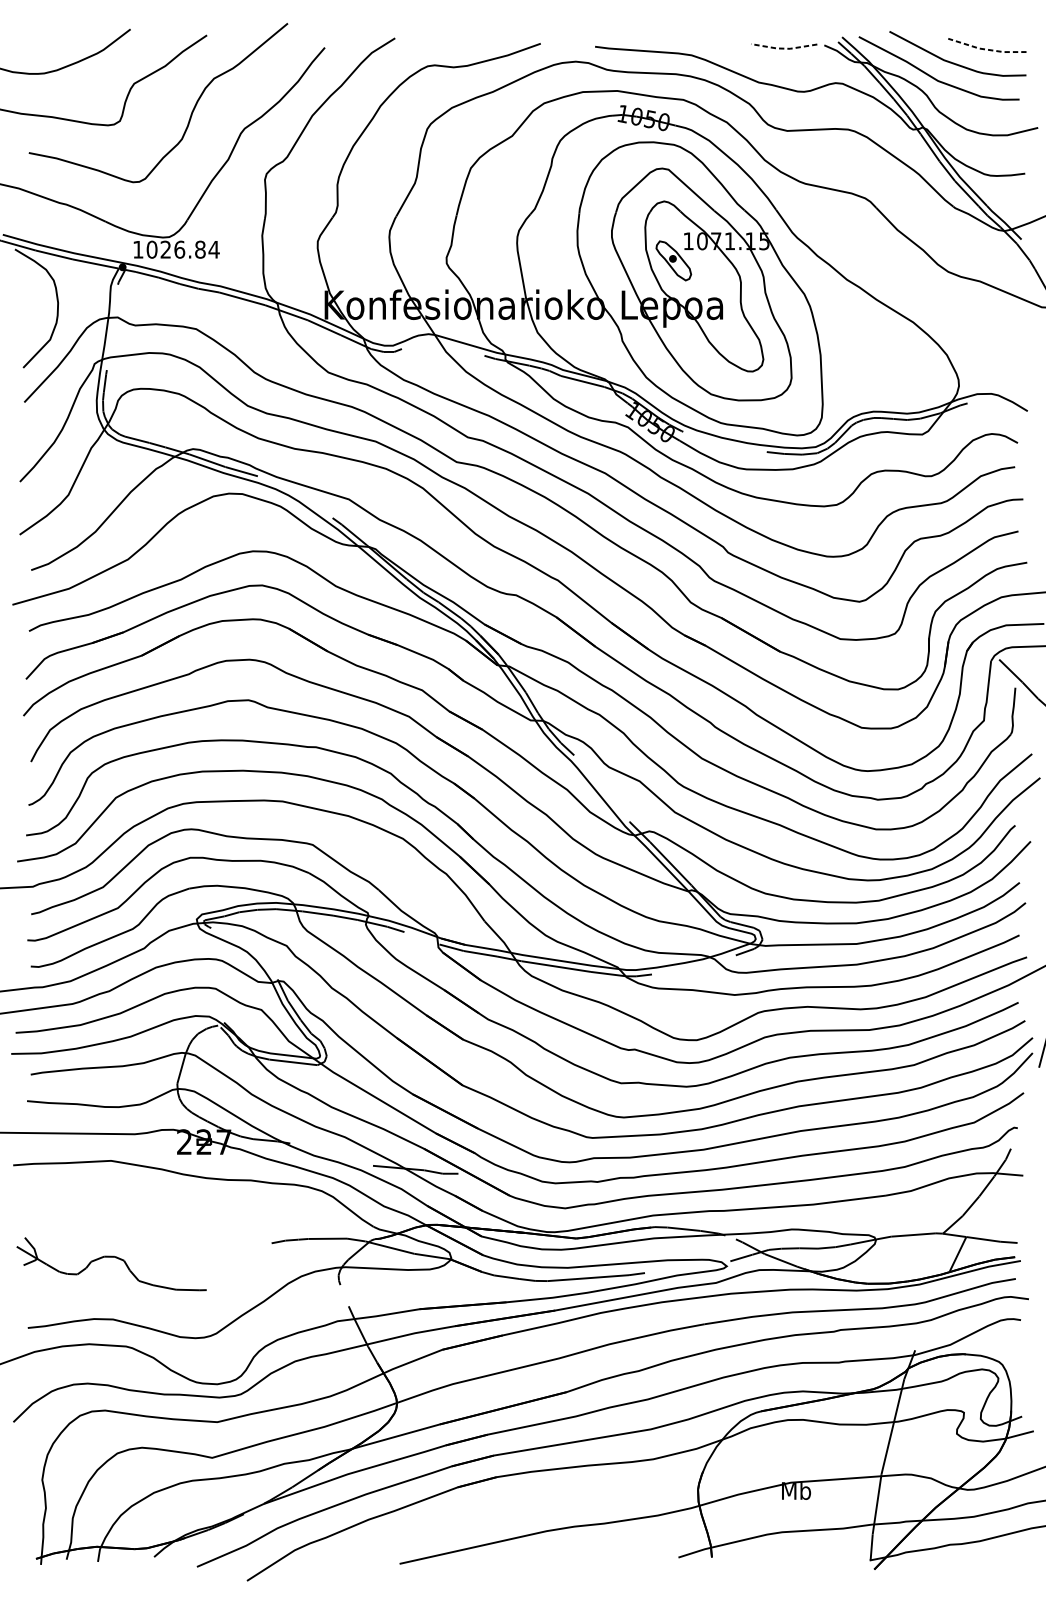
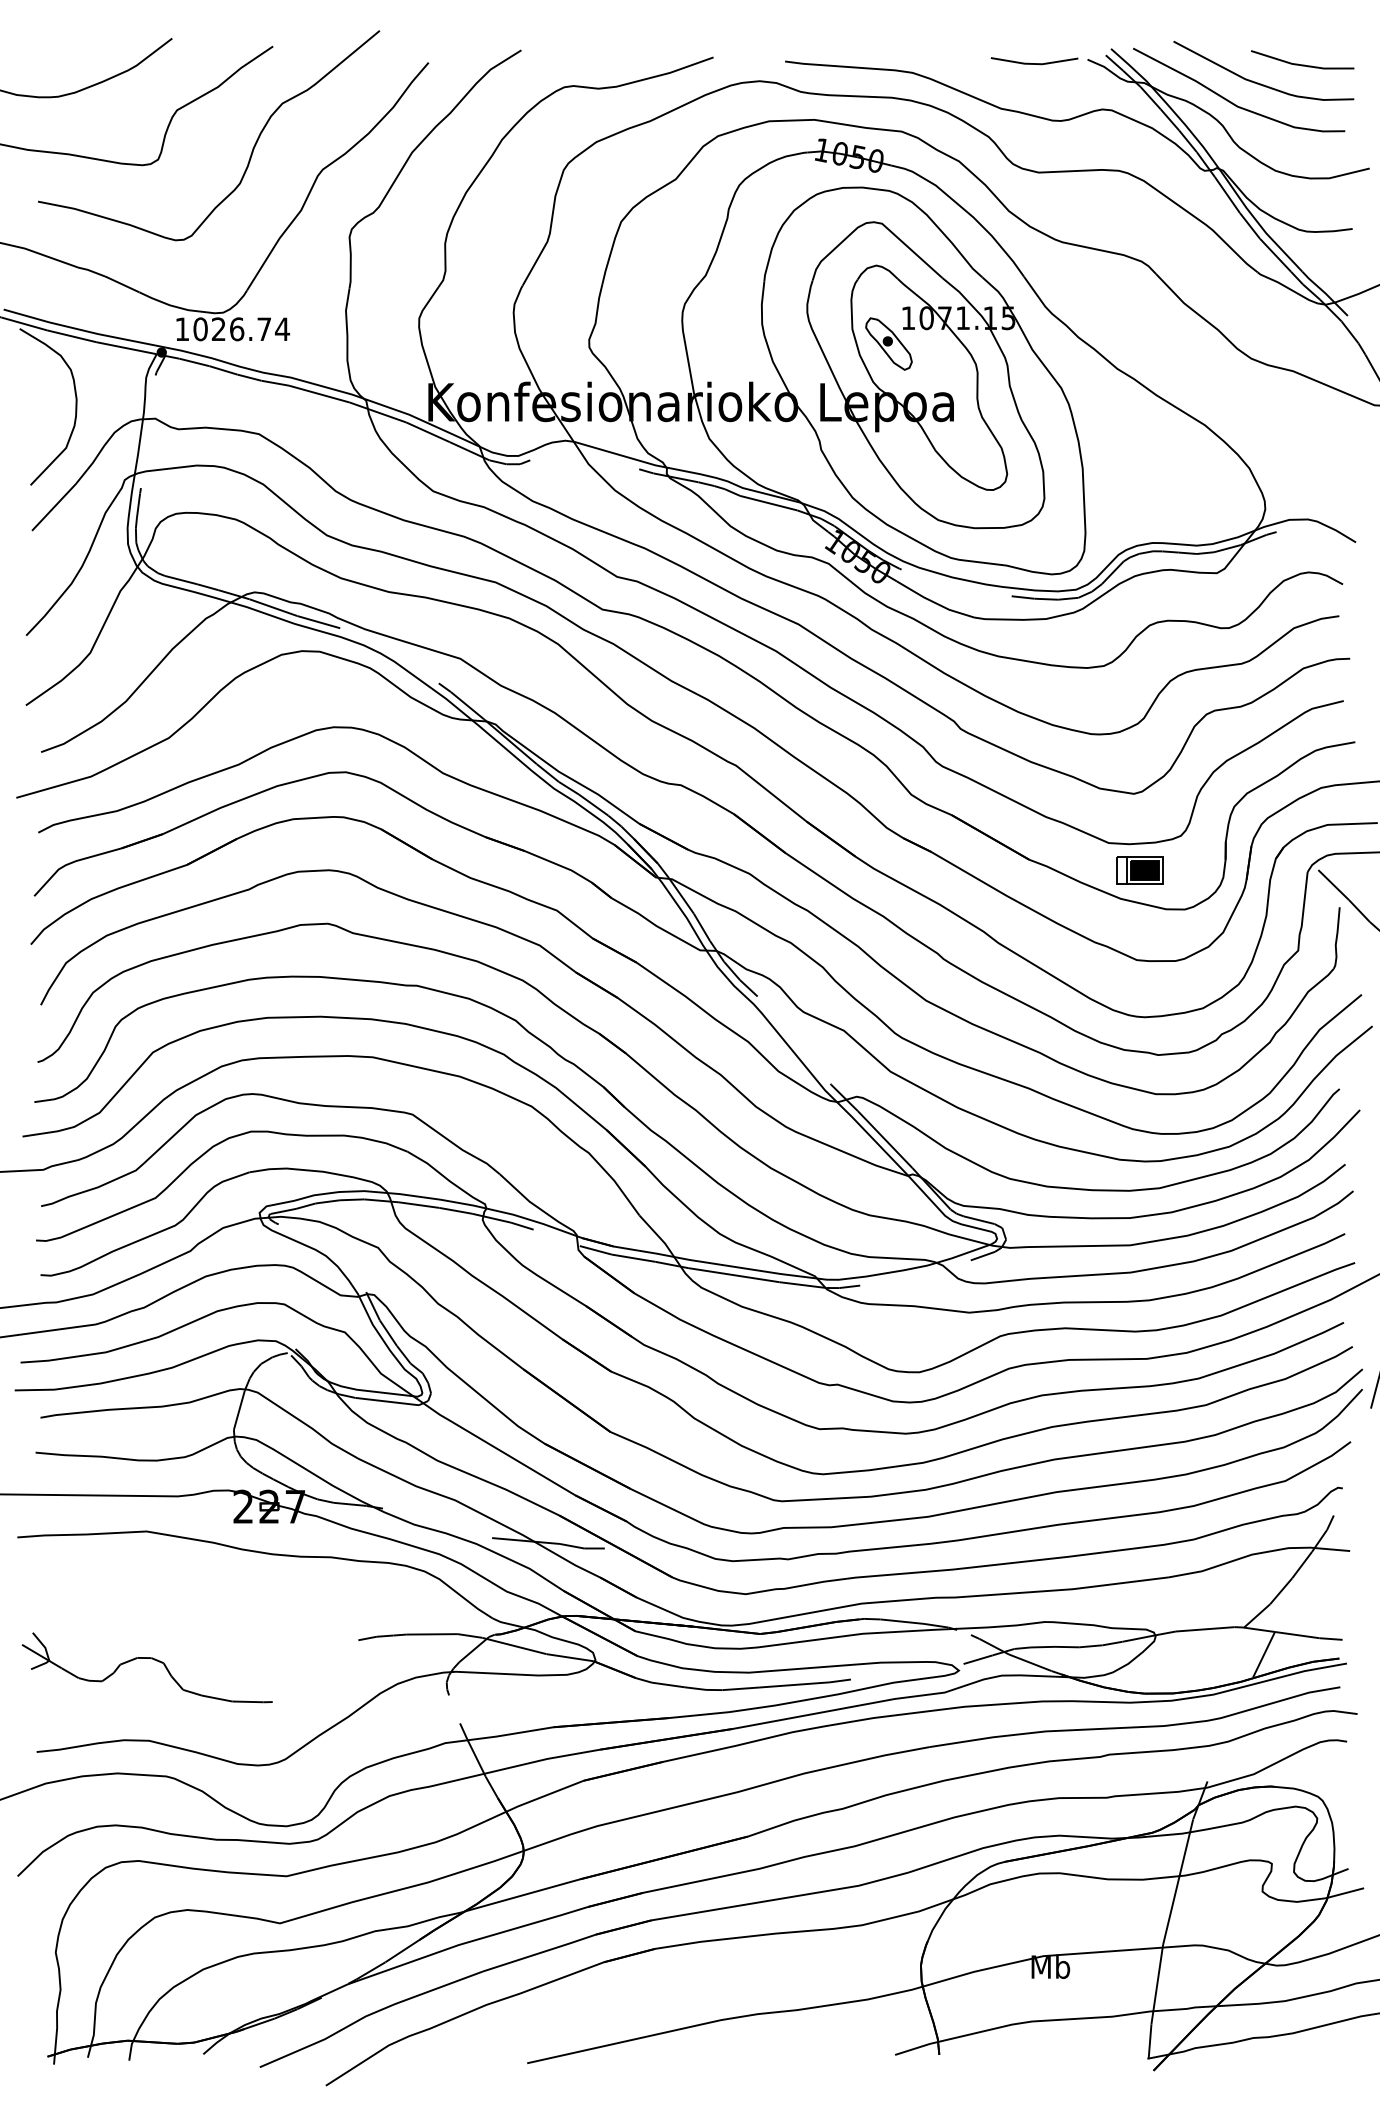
line: (784, 49) -> (1034, 64), dashed -> solid
line: (986, 49) -> (1301, 65), dashed -> solid
text: (200, 249) -> (264, 329), 1026.84 -> 1026.74
part: (863, 659) -> (1139, 870), added

